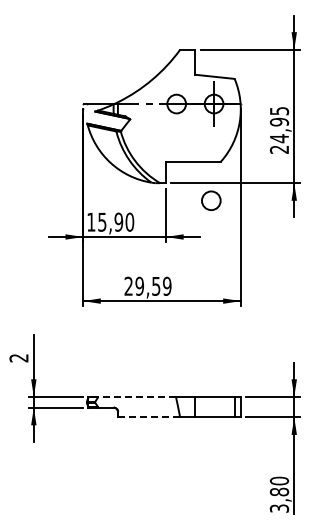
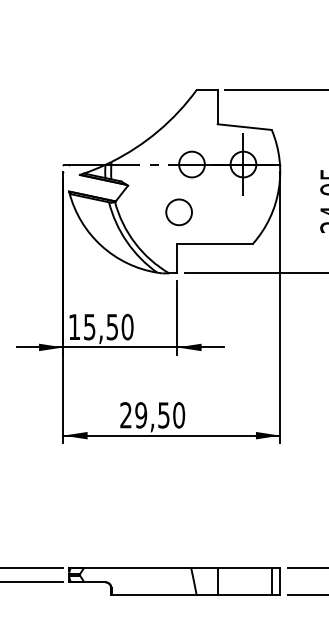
circle: (211, 200) -> (179, 211), moved
text: (118, 221) -> (111, 326), 15,90 -> 15,50
text: (167, 286) -> (179, 415), 29,59 -> 29,50
line: (137, 396) -> (138, 566), dashed -> solid
line: (149, 417) -> (154, 595), dashed -> solid

